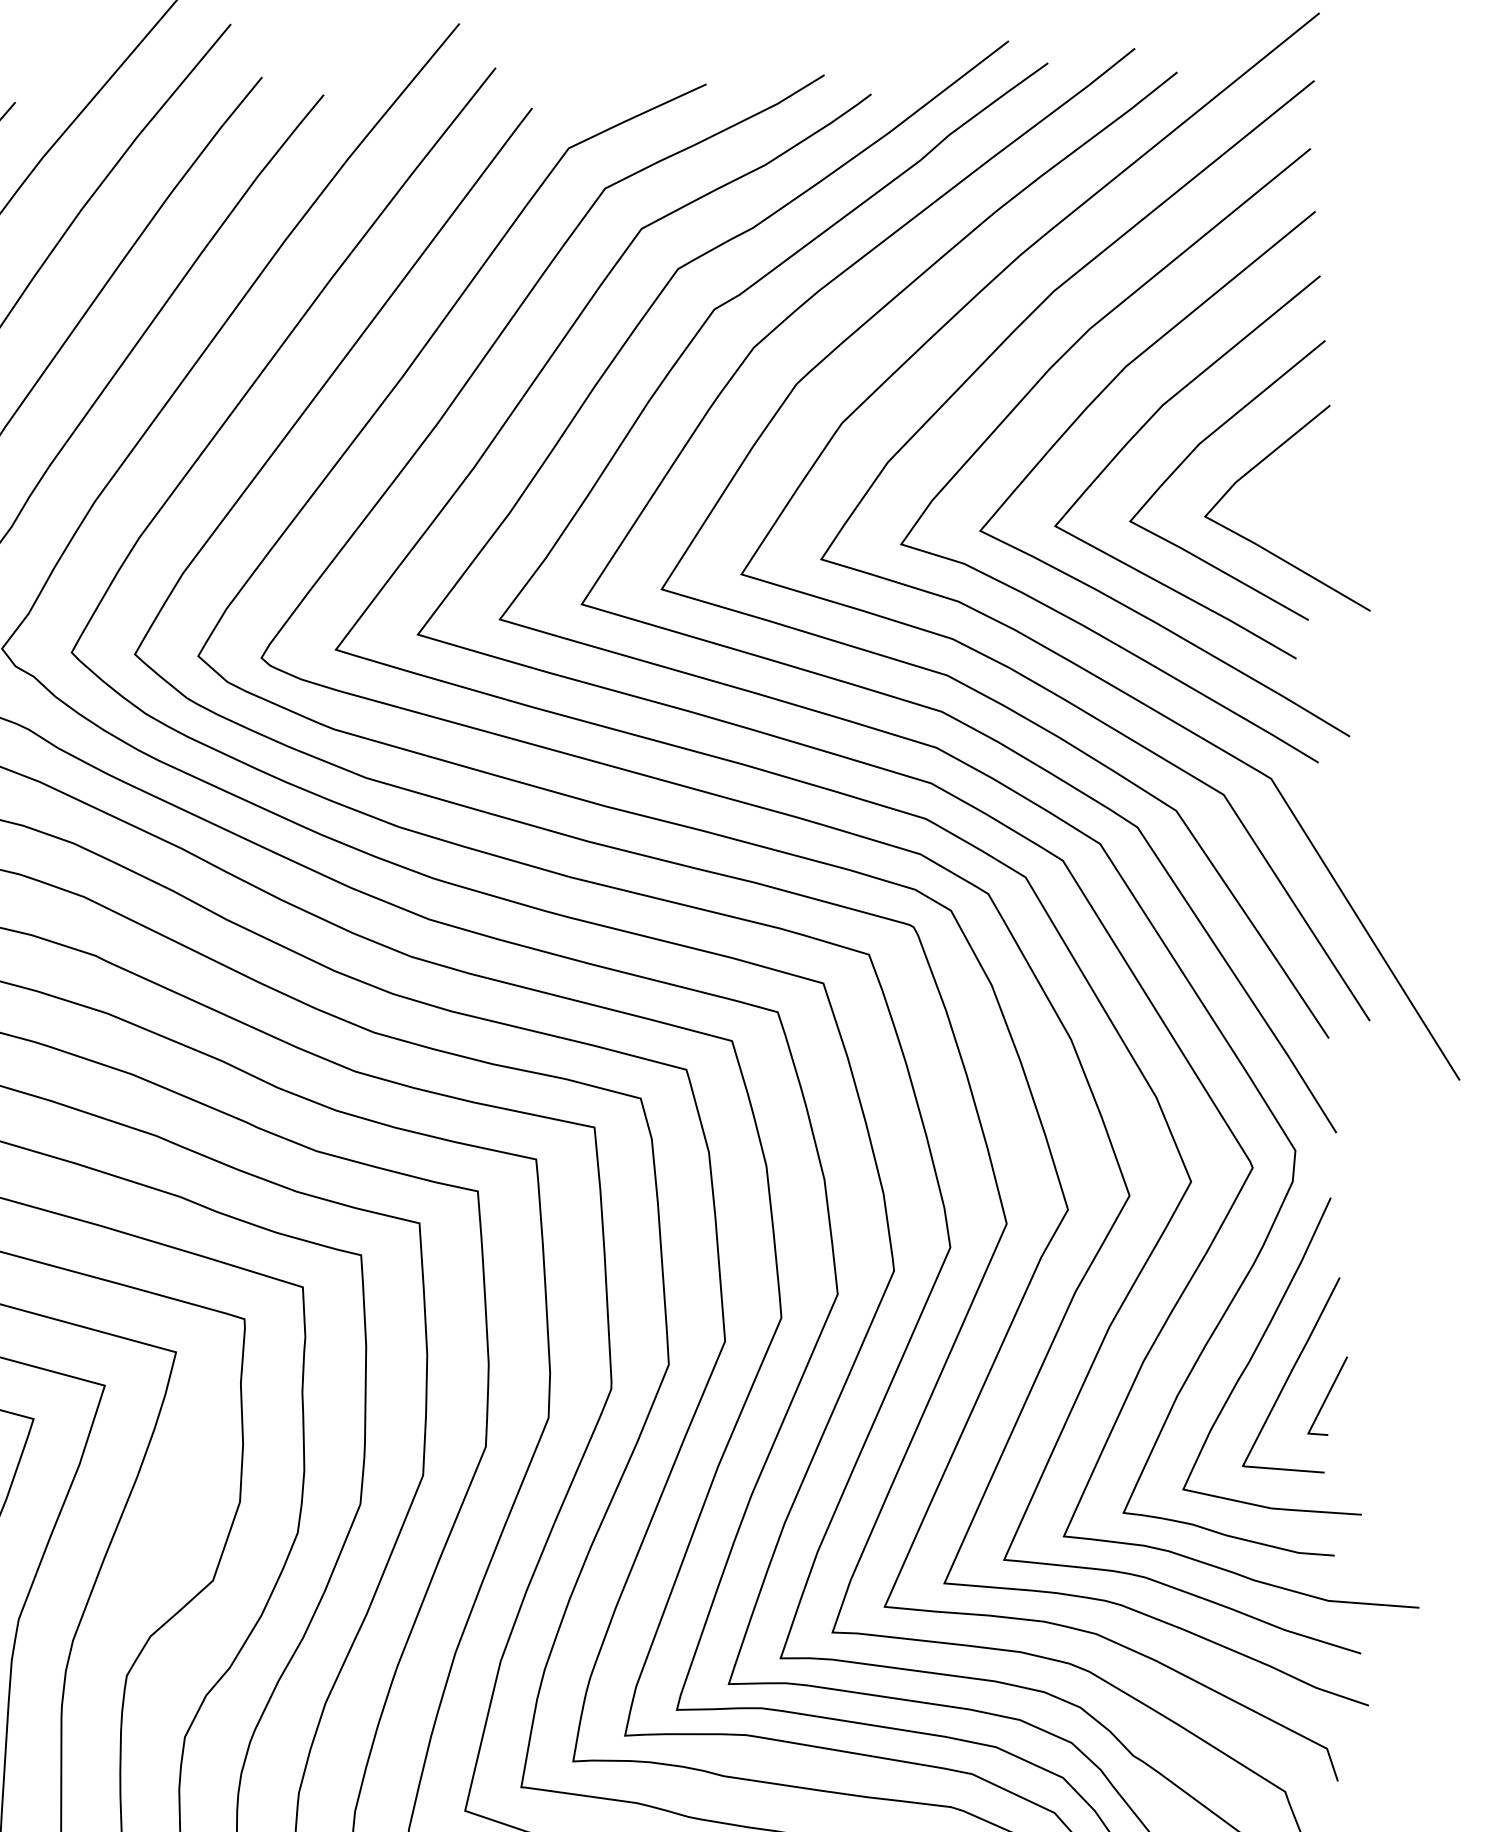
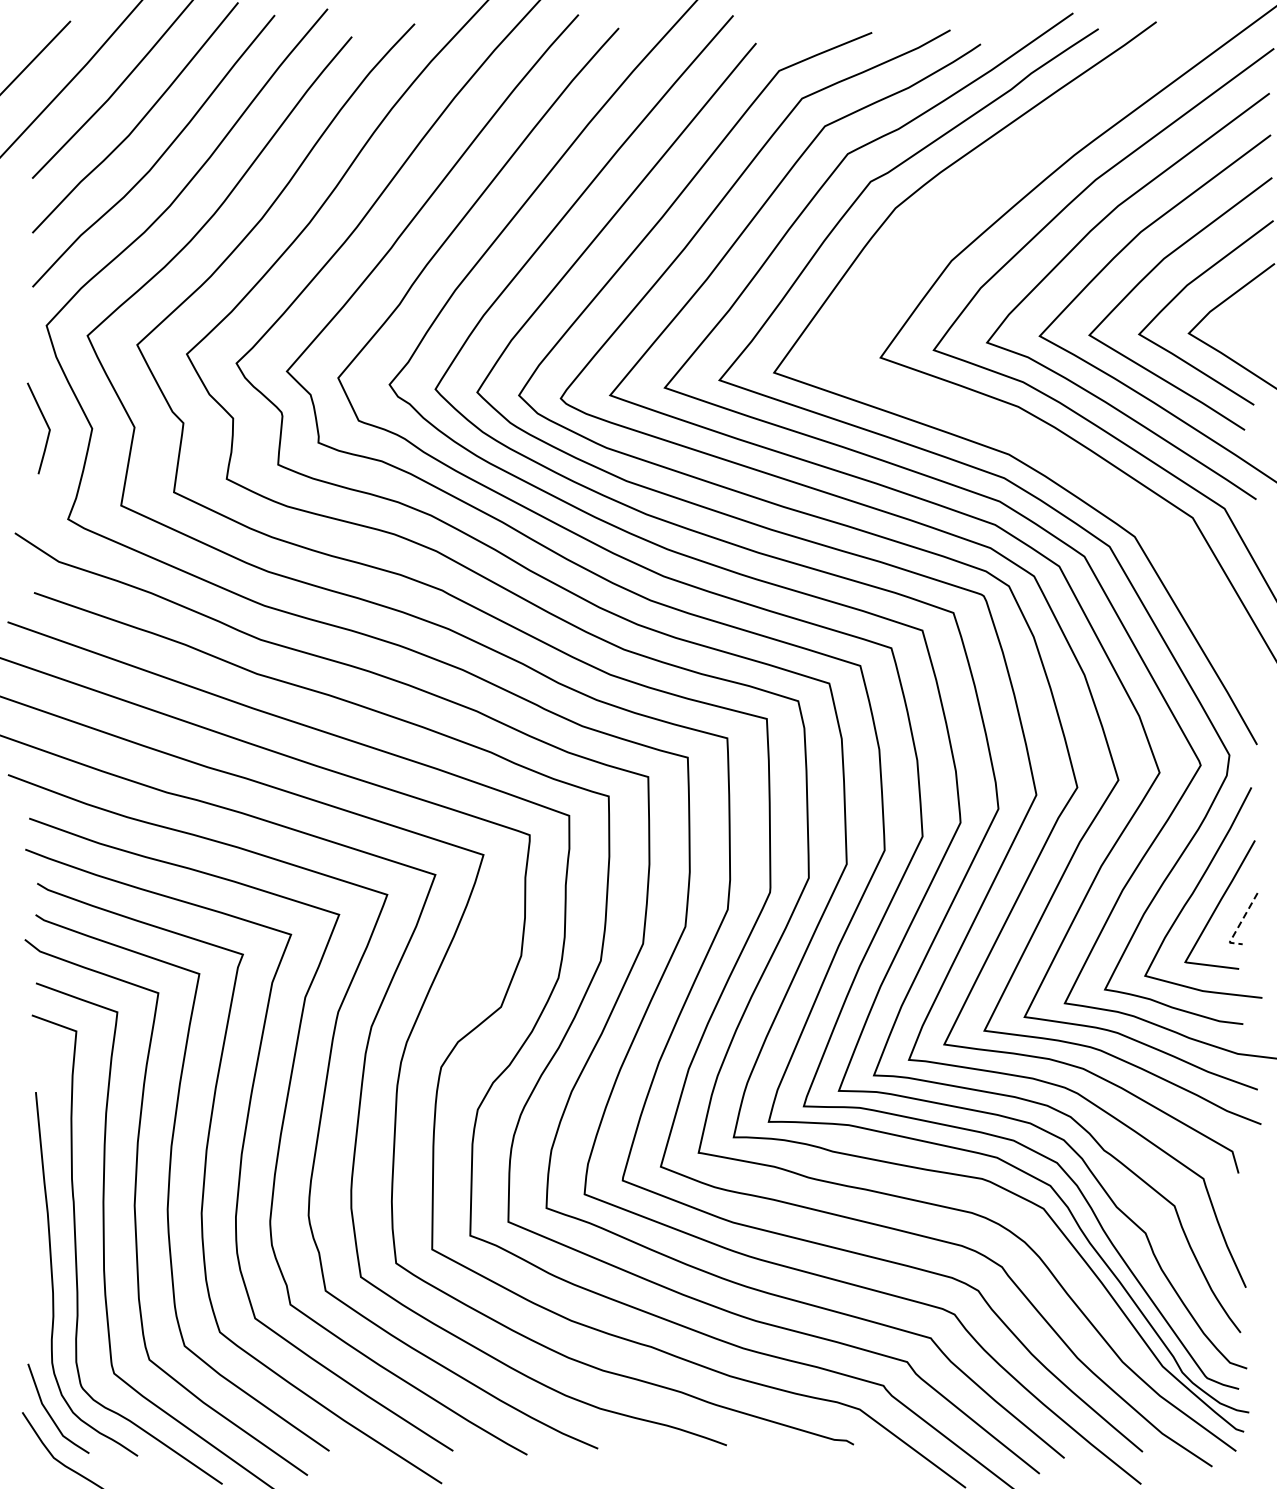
curve: (947, 673) -> (1013, 429), removed
line: (1322, 1405) -> (1239, 924), solid -> dashed

